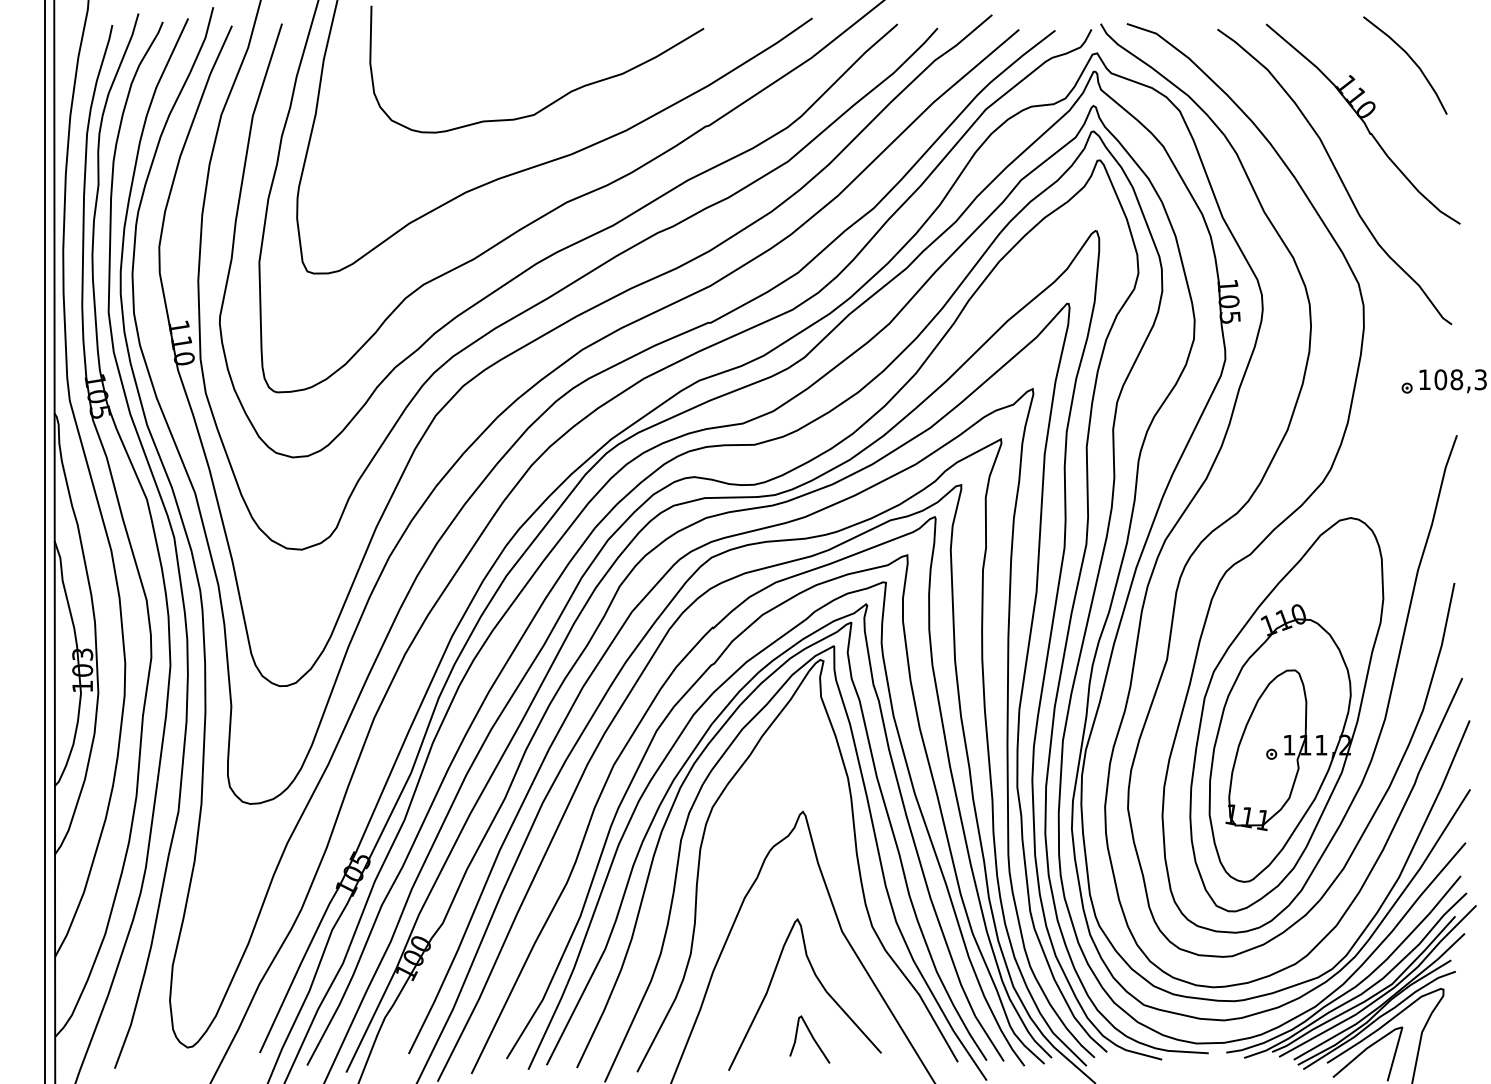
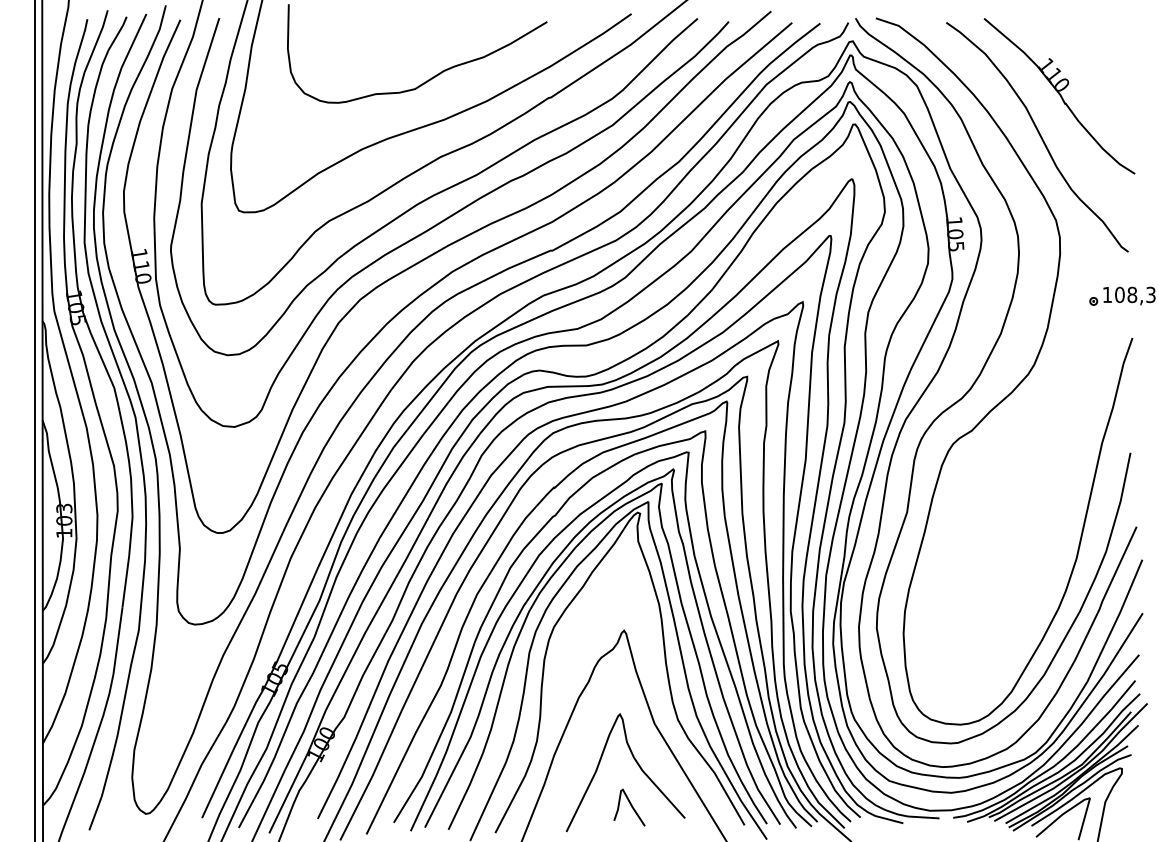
curve: (1410, 59) -> (1096, 46), removed
part: (1286, 714) -> (999, 555), removed

